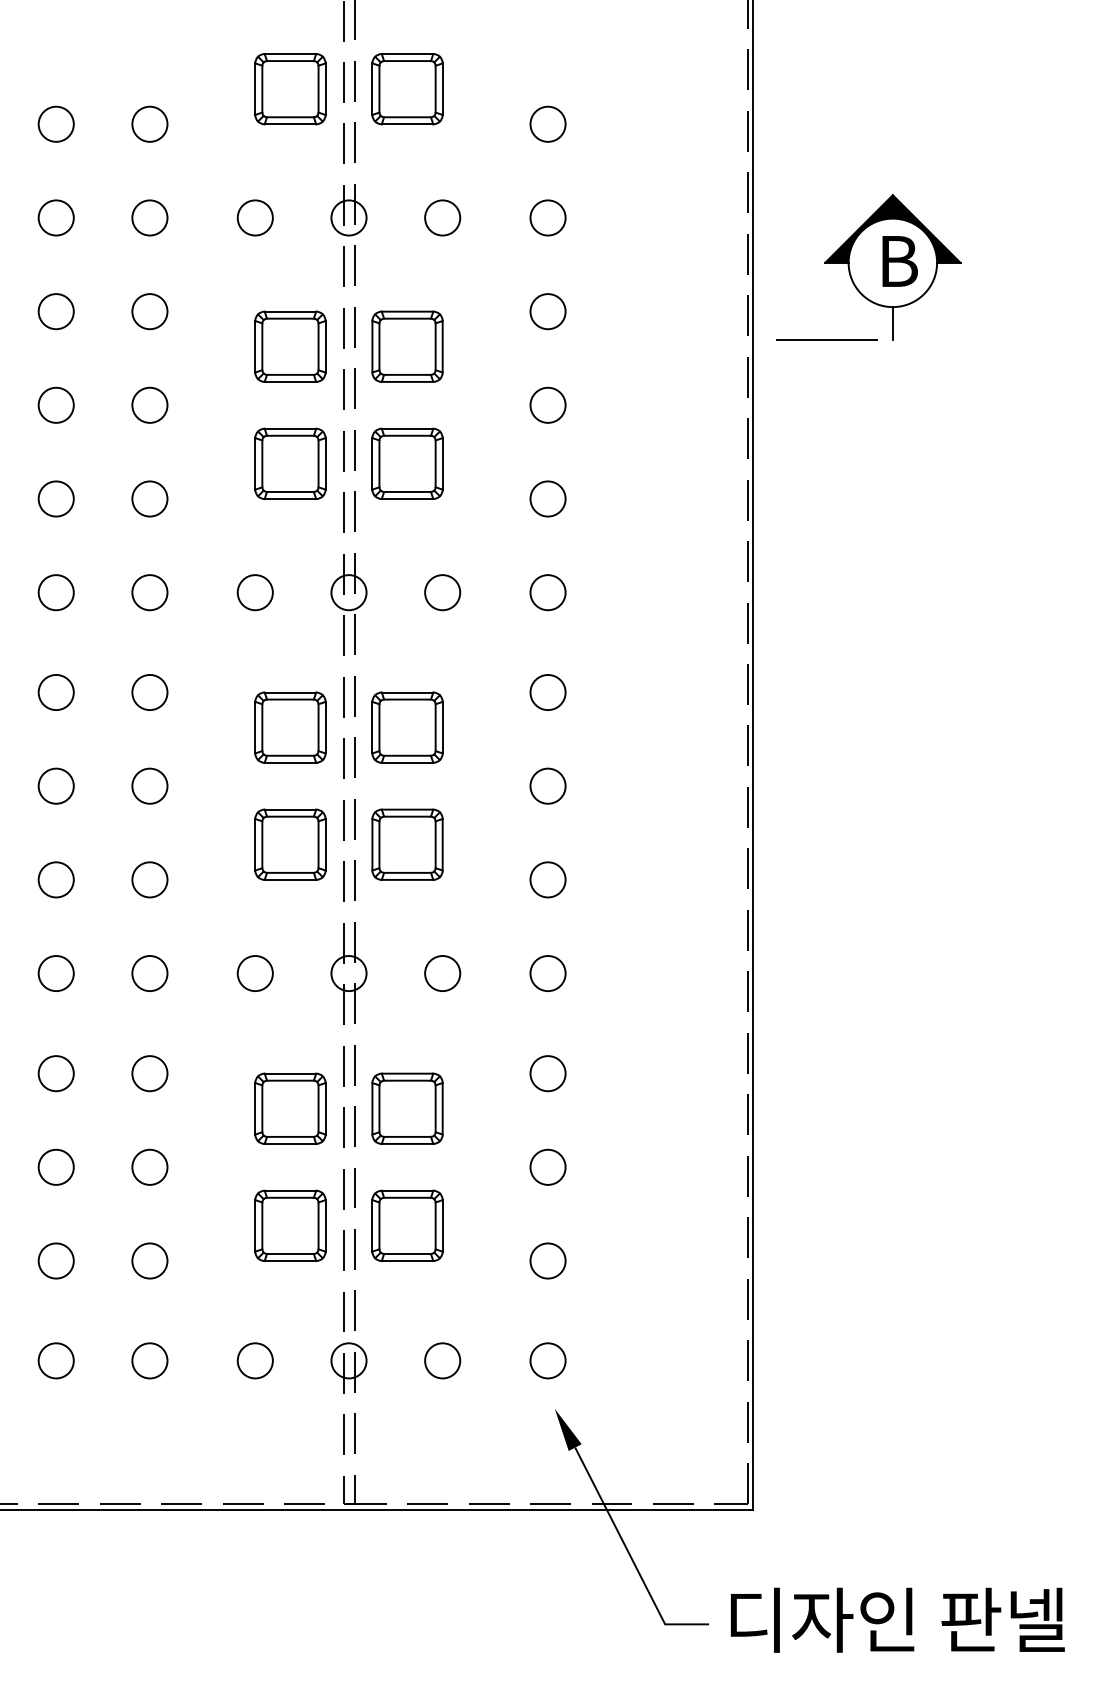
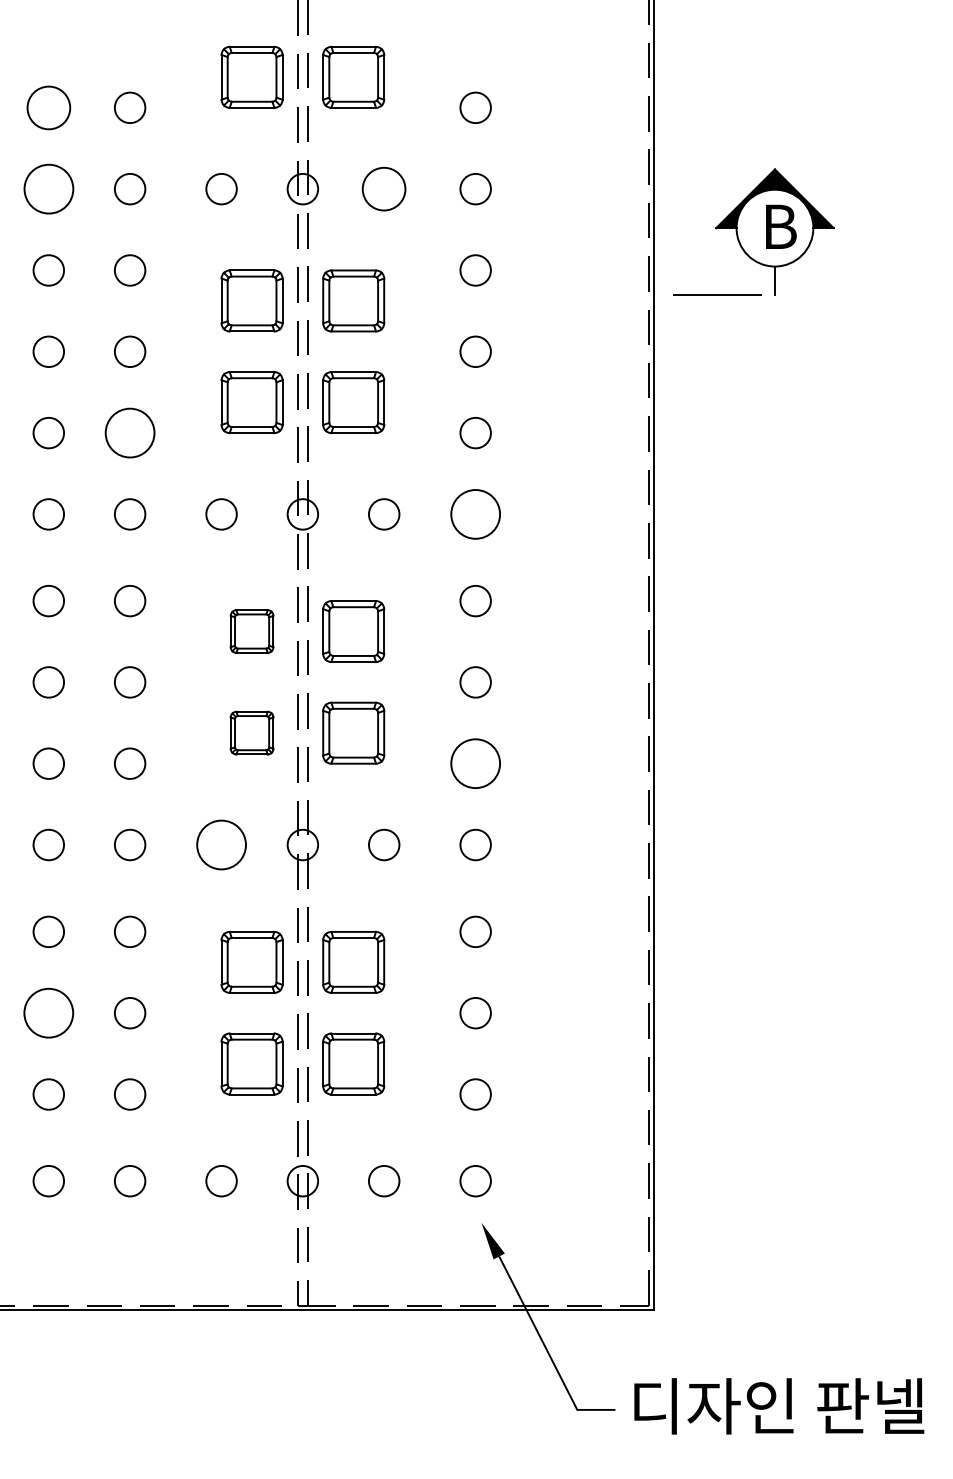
circle: (55, 123) -> (48, 107), size x1.4
circle: (55, 217) -> (48, 188), size x1.6
circle: (442, 217) -> (384, 188), size x1.4
circle: (149, 498) -> (129, 432), size x1.6
circle: (547, 592) -> (475, 514), size x1.6
part: (290, 727) -> (252, 631), size x0.7
part: (290, 844) -> (252, 732), size x0.7
circle: (547, 879) -> (475, 763), size x1.6
circle: (254, 973) -> (220, 844), size x1.6
circle: (55, 1166) -> (48, 1012), size x1.6

